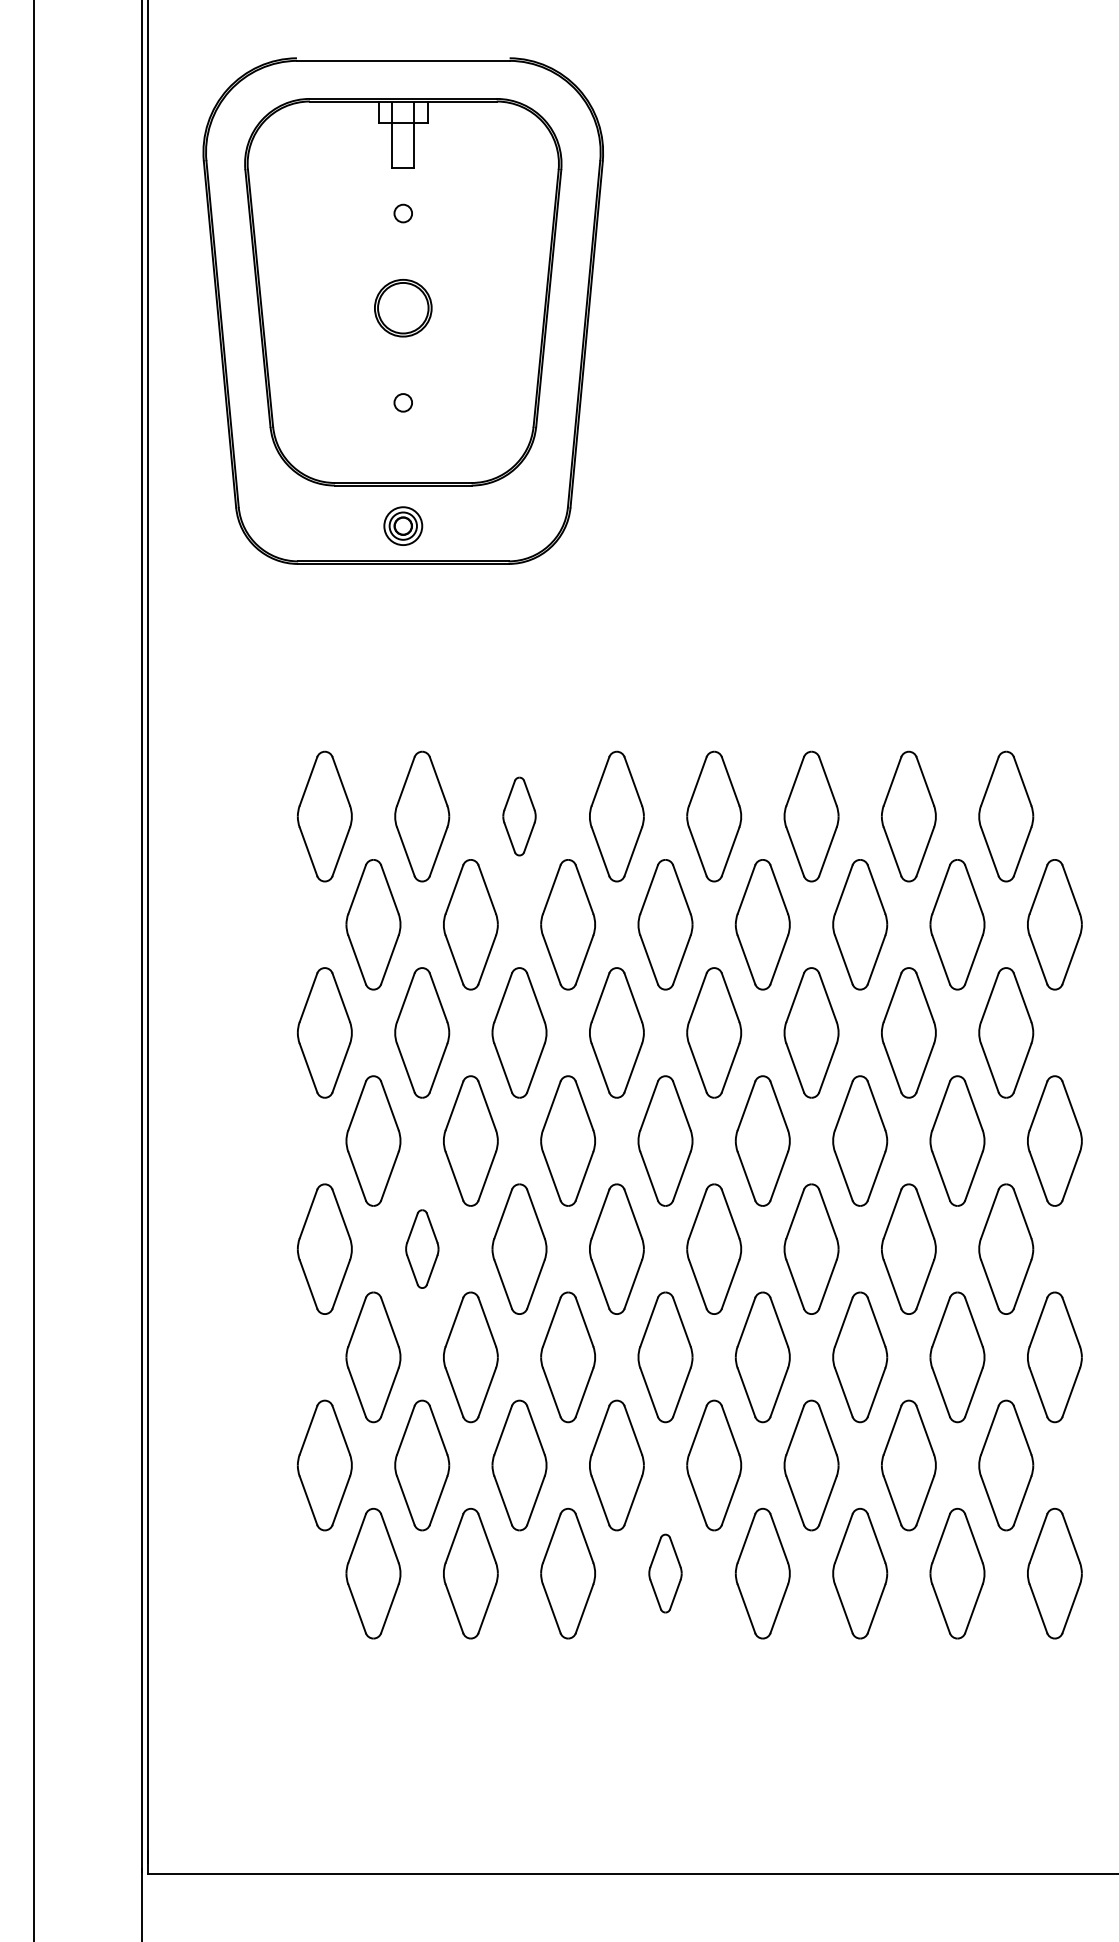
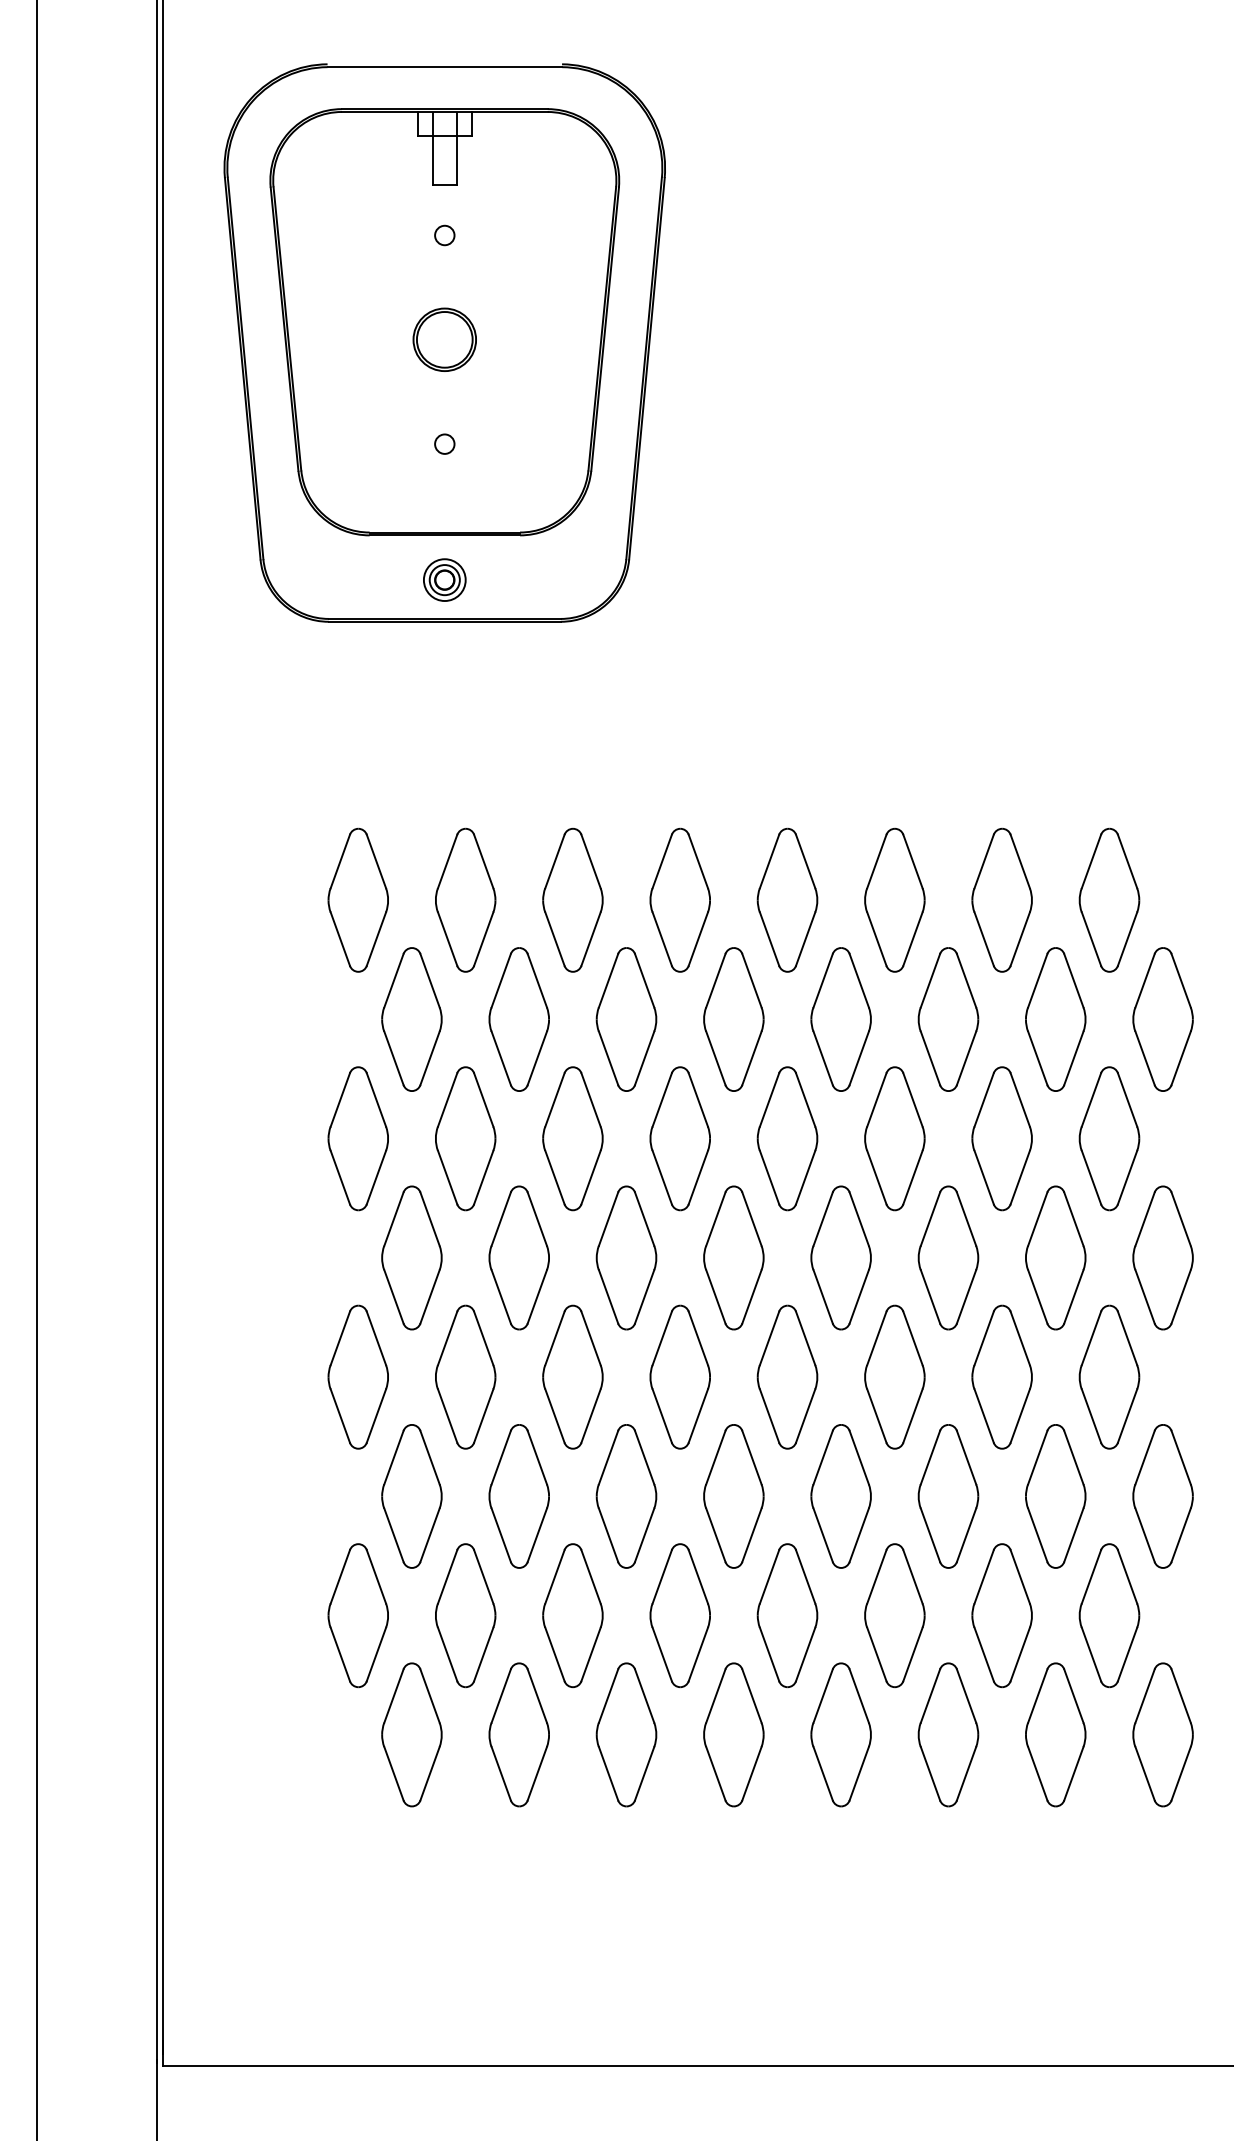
part: (519, 816) -> (572, 900), size x1.67
part: (422, 1248) -> (465, 1376), size x1.67
part: (665, 1573) -> (733, 1734), size x1.67

